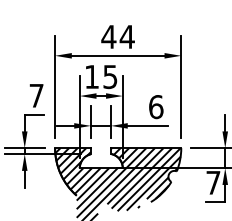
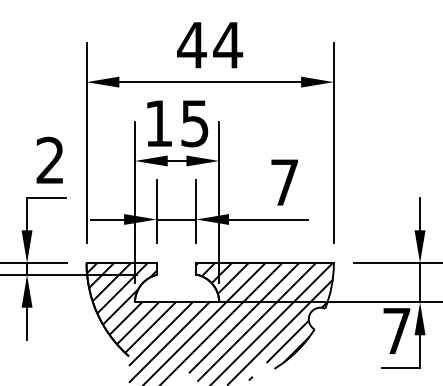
text: (36, 95) -> (50, 159), 7 -> 2
text: (156, 107) -> (285, 183), 6 -> 7

